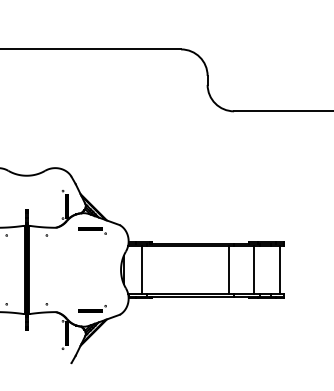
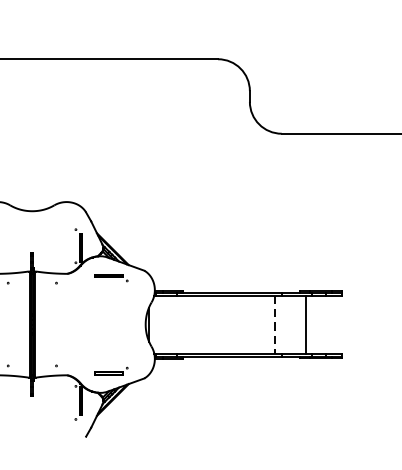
line: (141, 270) -> (170, 325), removed
line: (228, 270) -> (274, 325), solid -> dashed
line: (279, 270) -> (336, 325), removed

